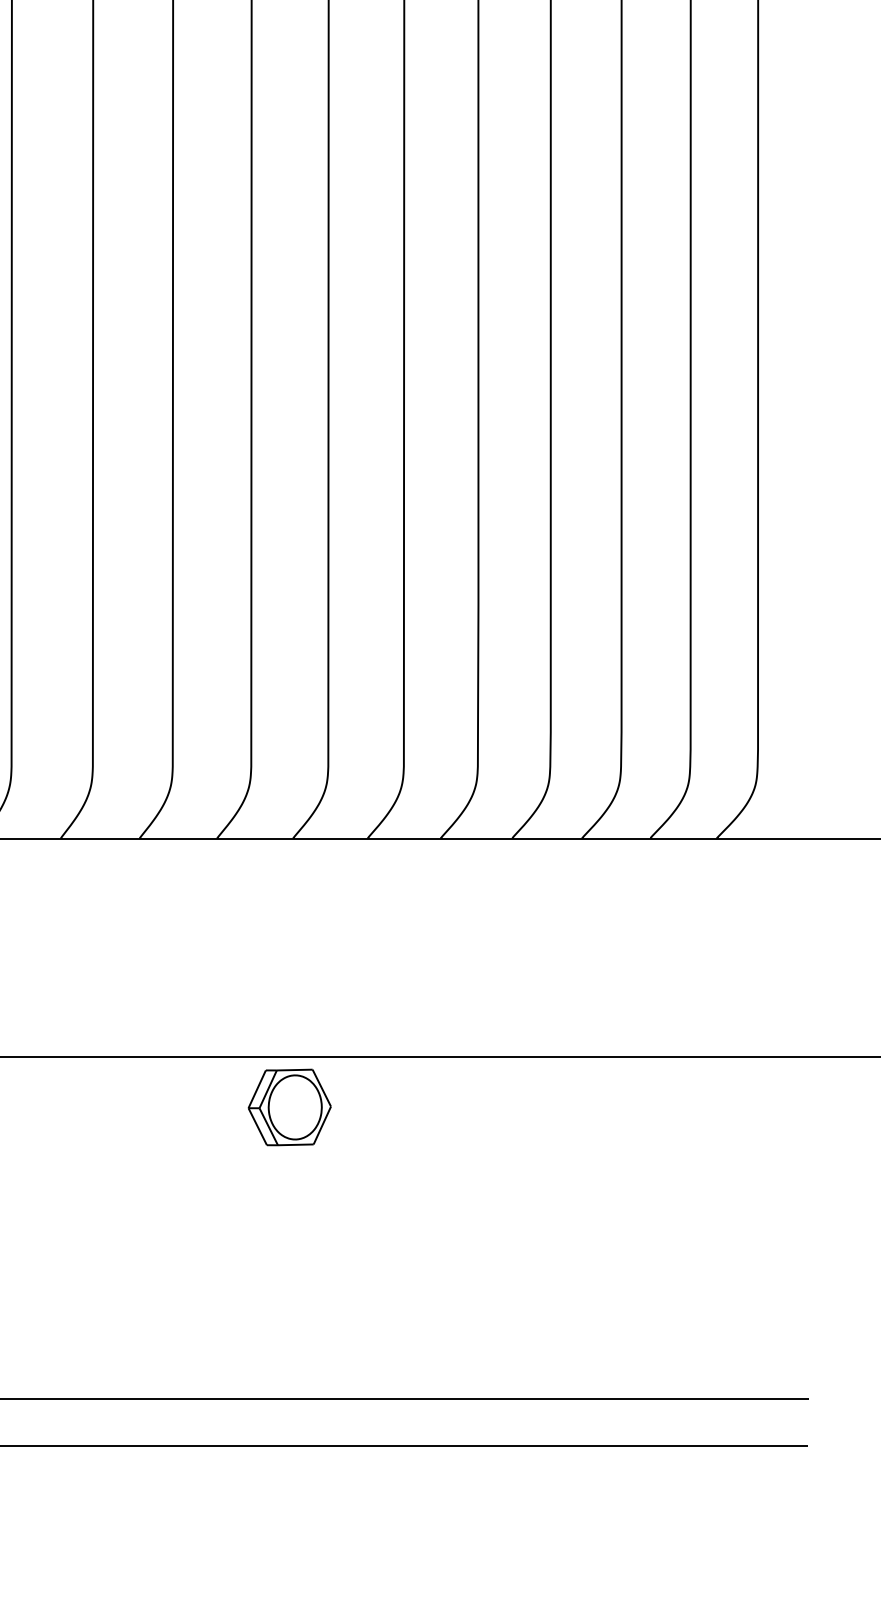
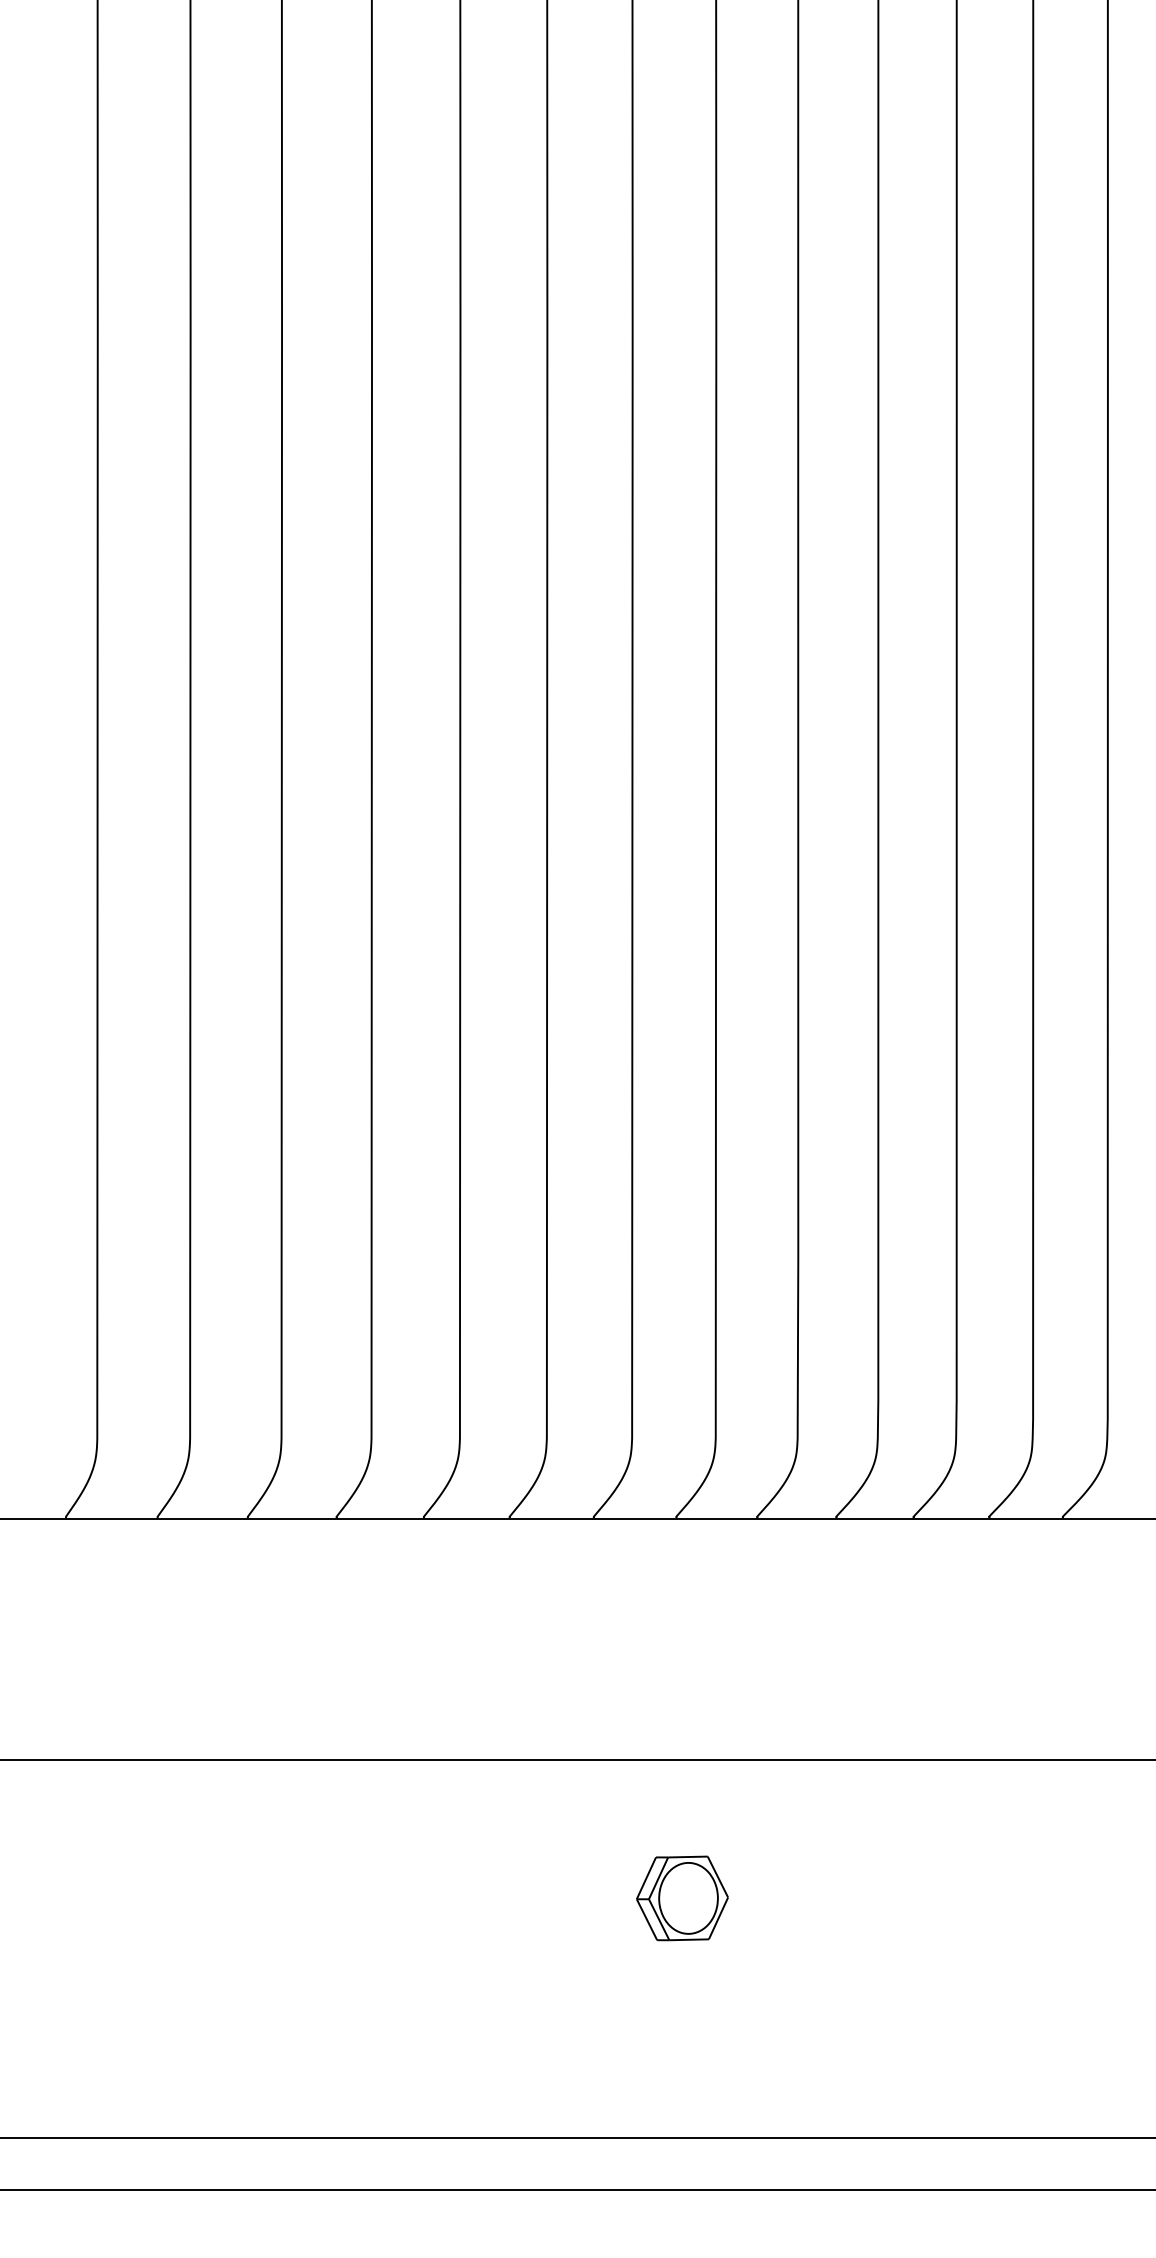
part: (289, 1107) -> (682, 1898), moved

